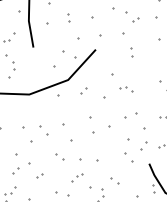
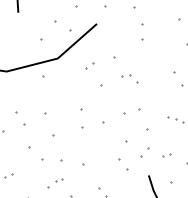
part: (131, 52) -> (141, 32), size x1.6
part: (83, 90) -> (89, 65), moved
part: (59, 156) -> (36, 153), size x1.6

